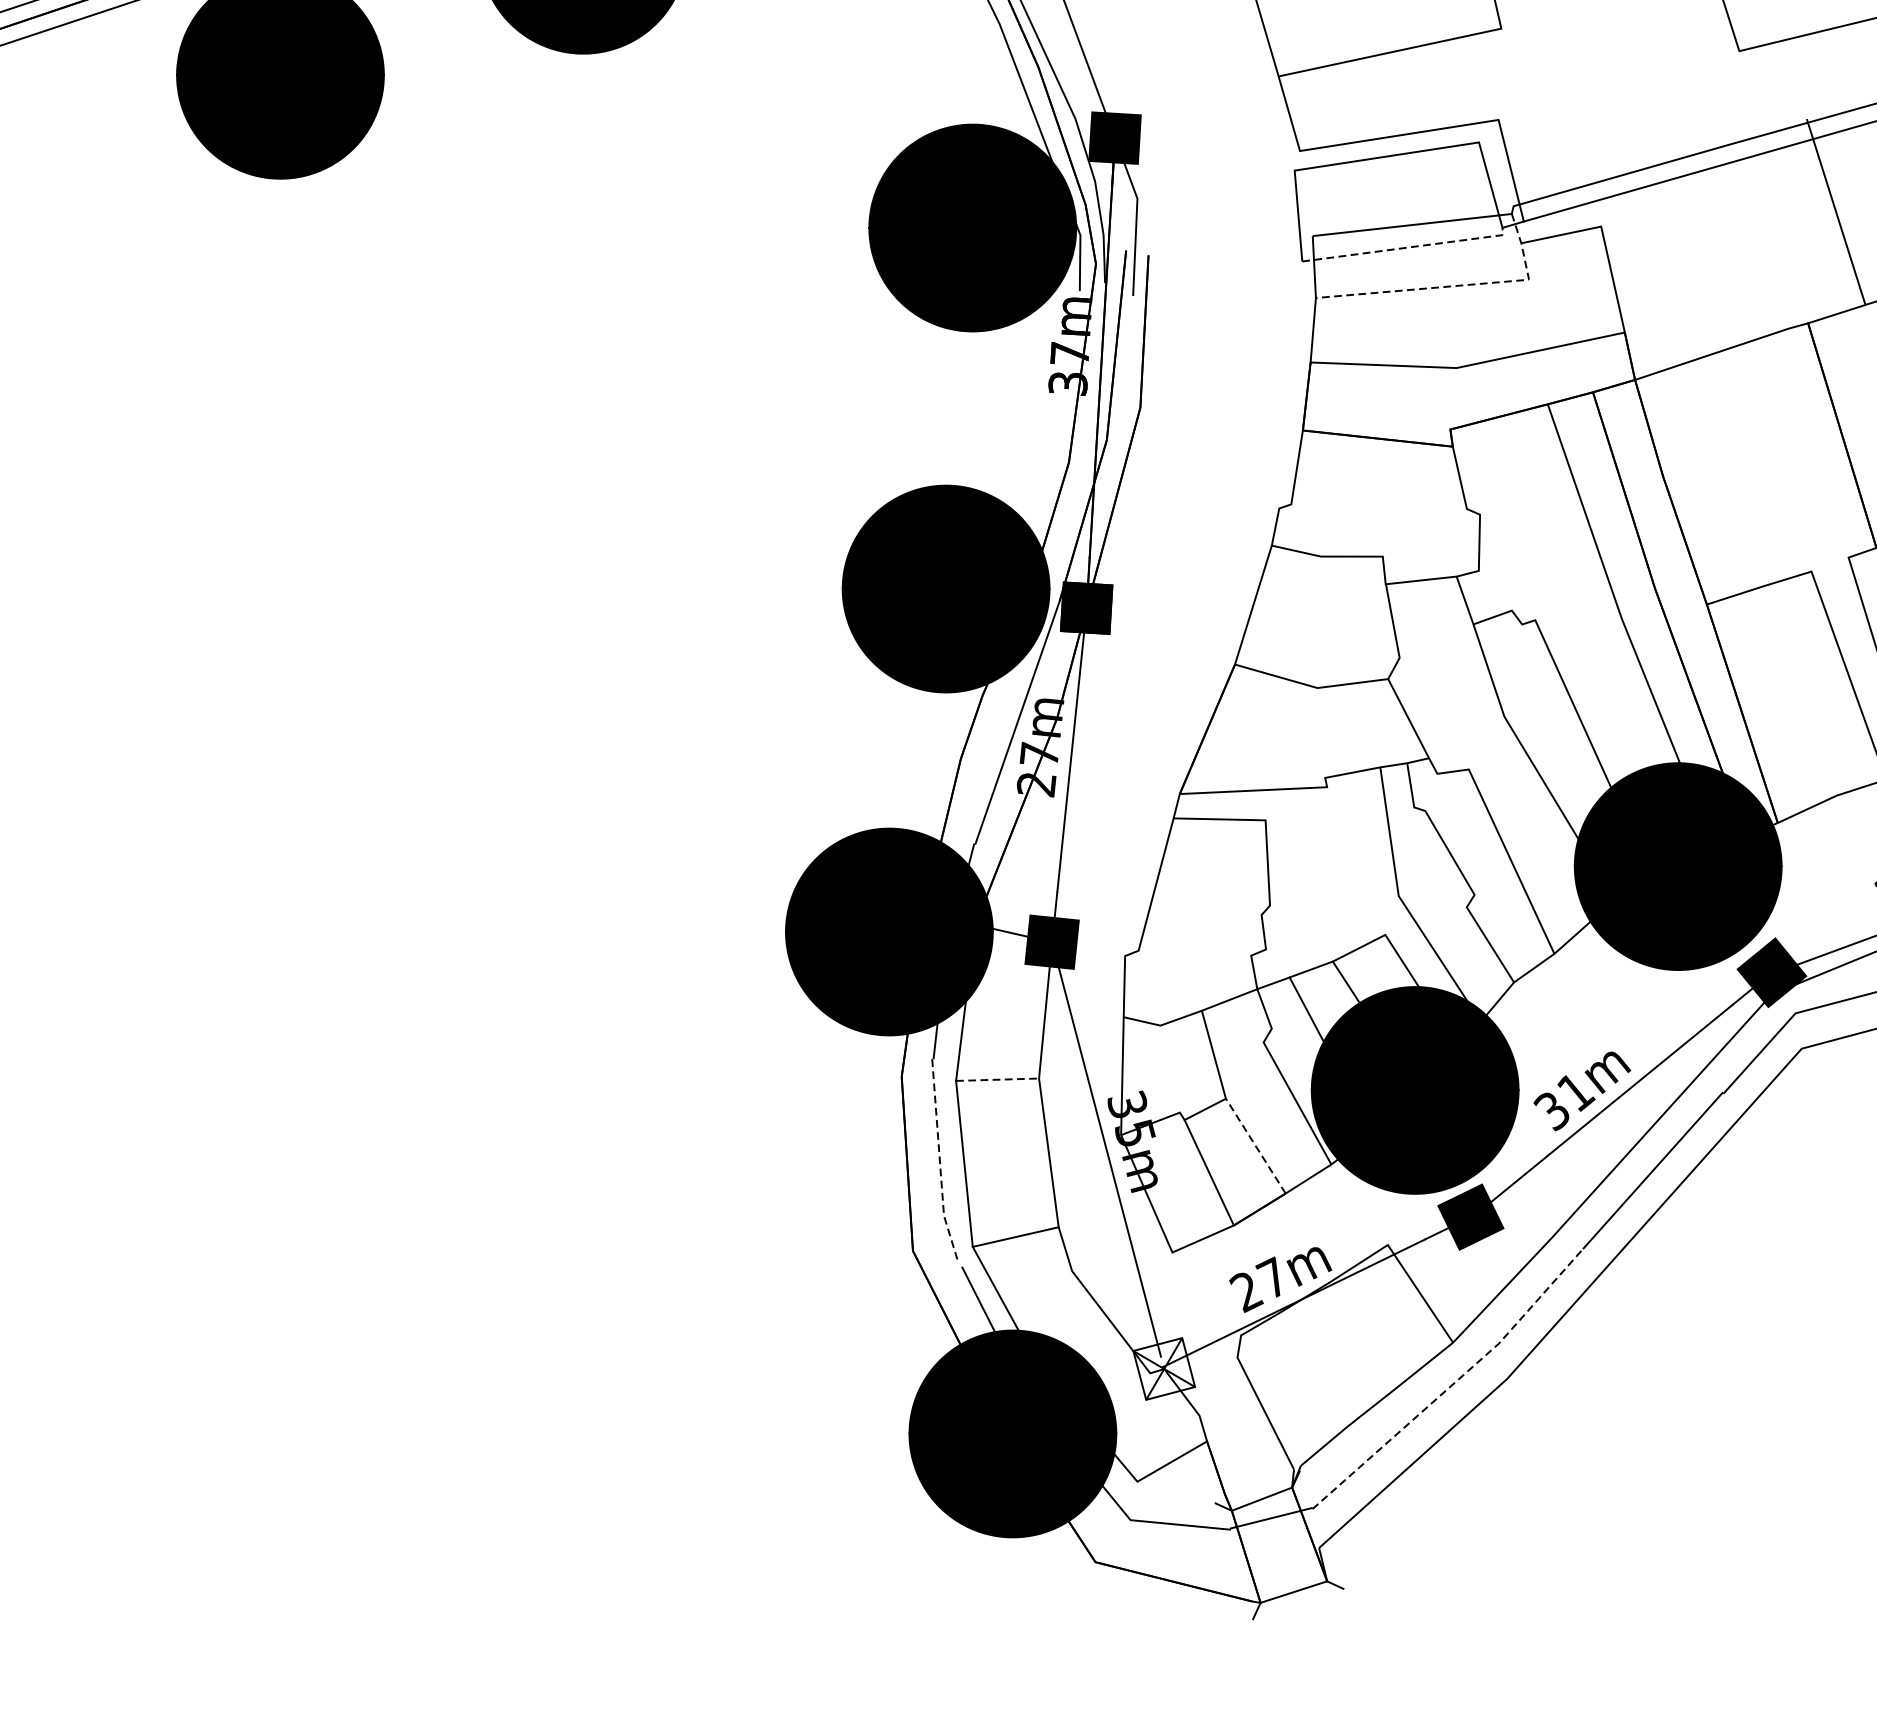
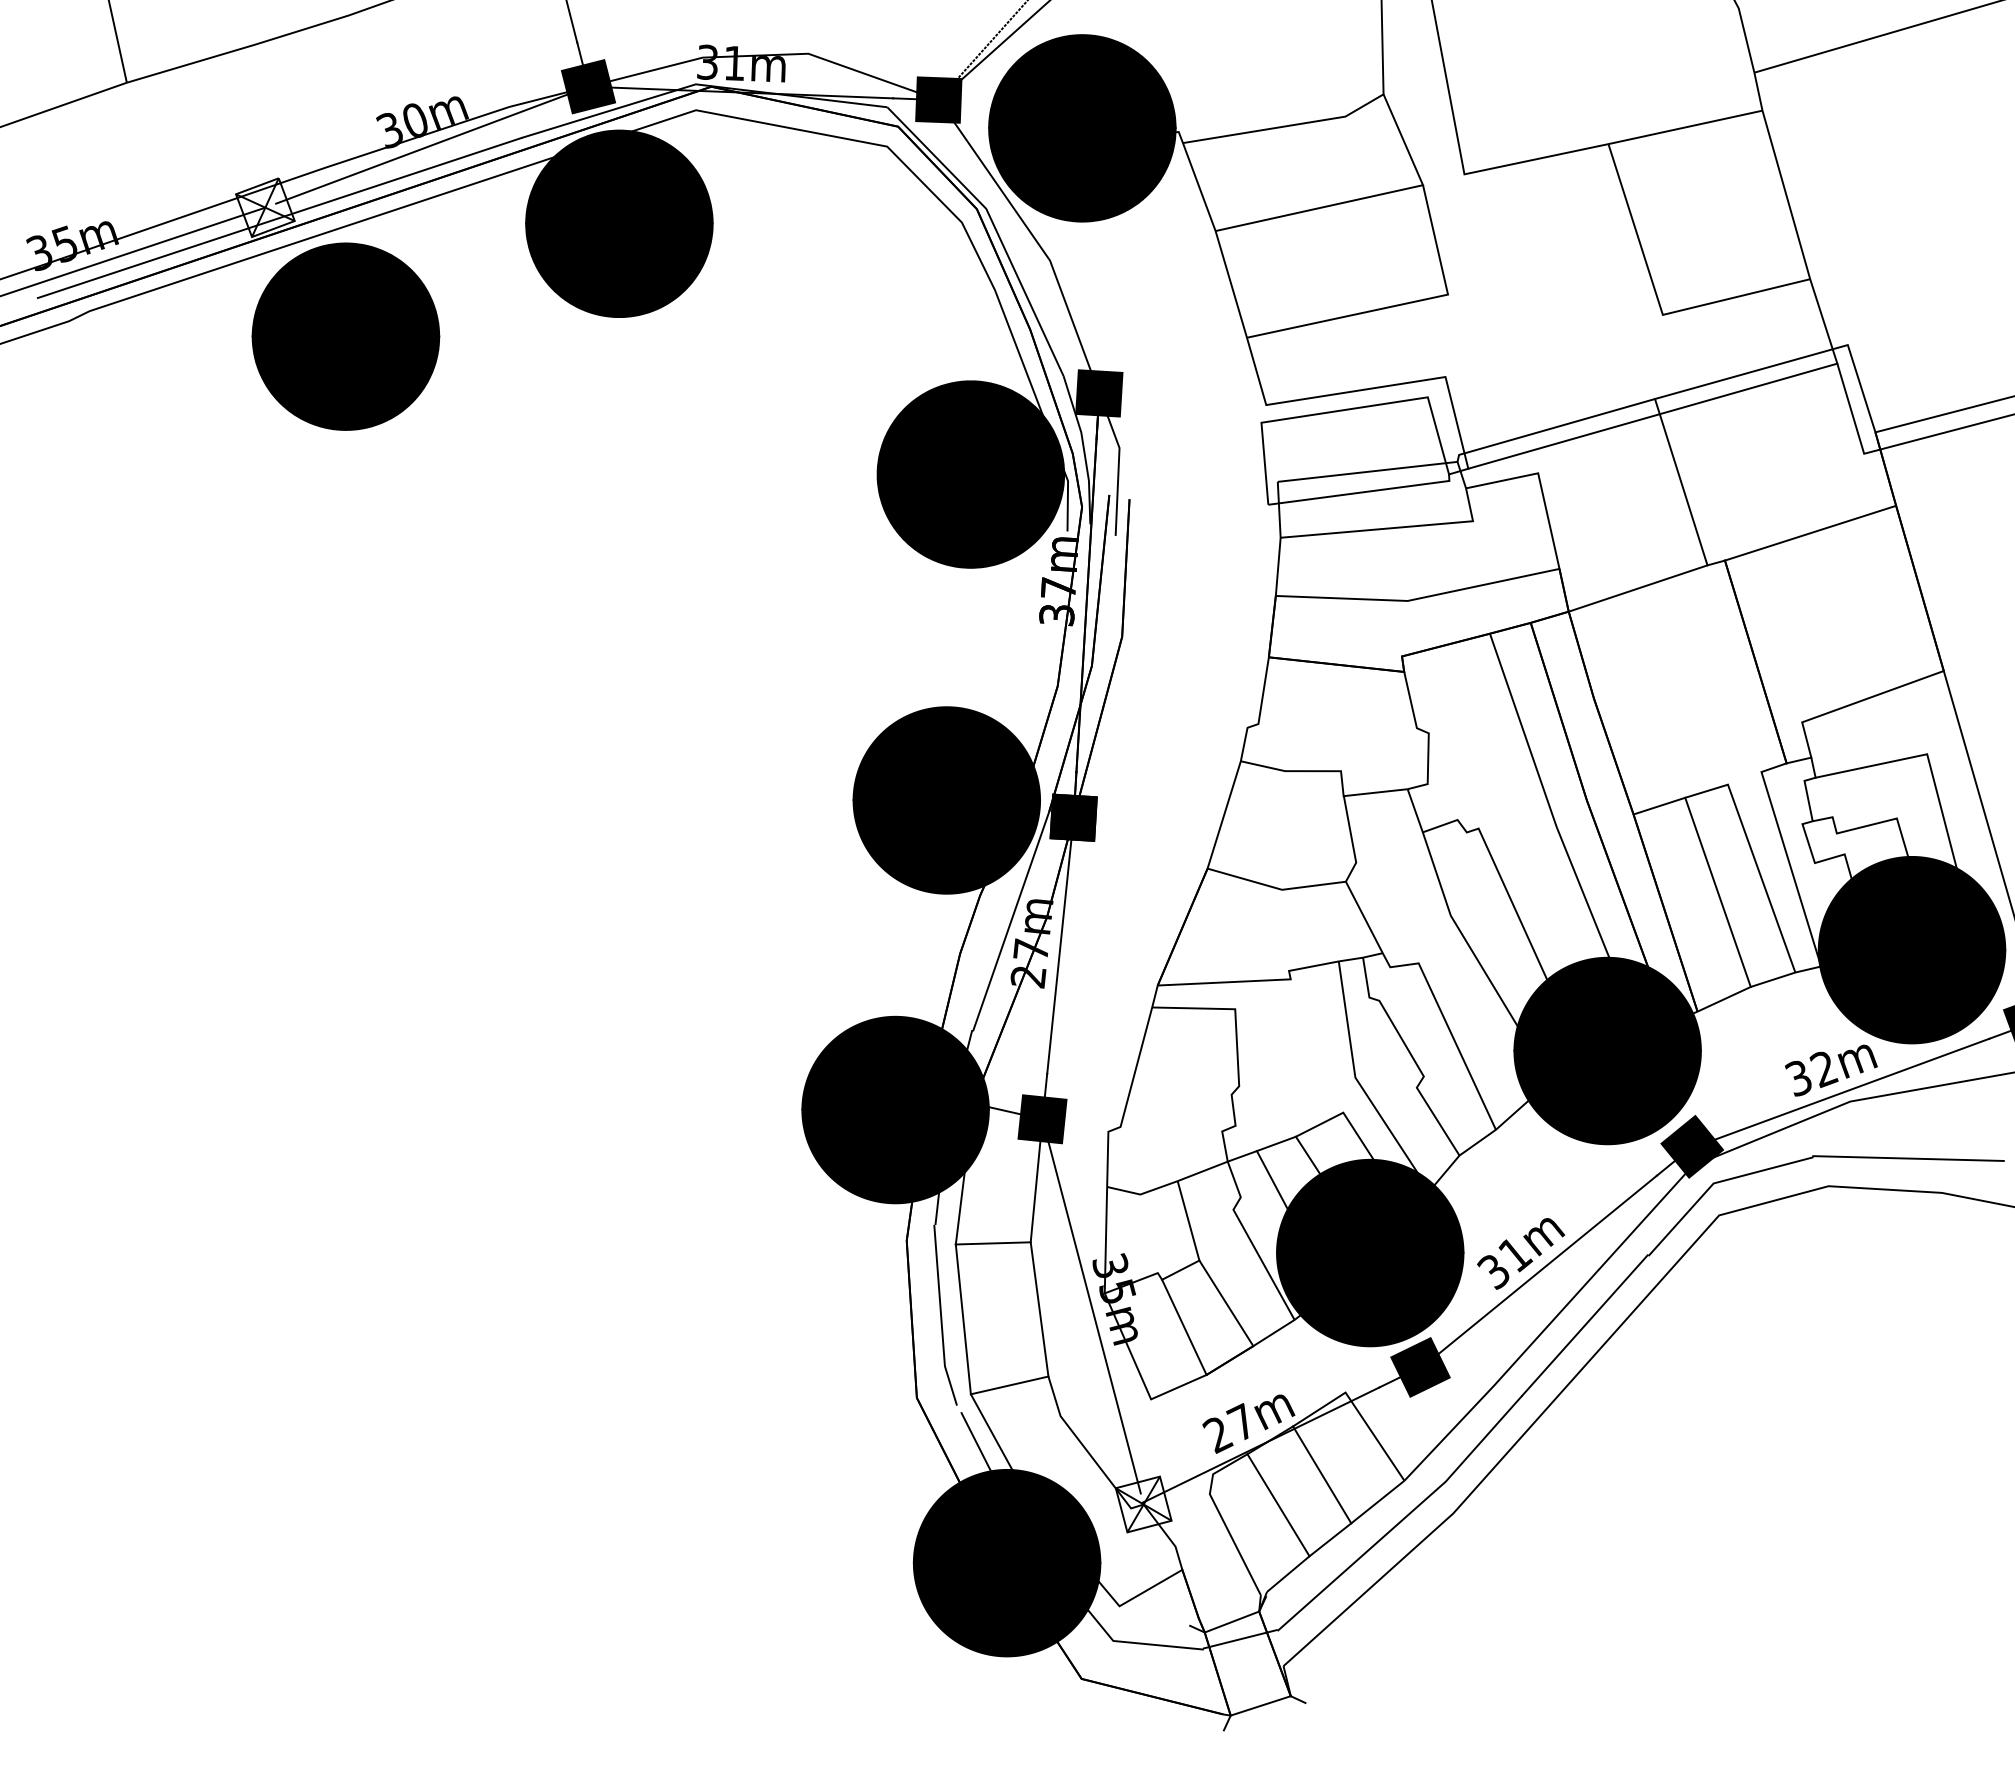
line: (1836, 212) -> (1681, 482), moved
line: (1407, 247) -> (1363, 492), dashed -> solid
line: (1457, 285) -> (1408, 526), dashed -> solid
line: (1799, 689) -> (1717, 891), added
line: (997, 1079) -> (993, 1243), dashed -> solid
line: (1255, 1146) -> (1226, 1303), dashed -> solid
line: (940, 1161) -> (941, 1317), dashed -> solid
line: (1362, 1335) -> (1322, 1474), added
line: (1313, 1370) -> (1278, 1505), added
line: (1454, 1383) -> (1405, 1517), dashed -> solid

